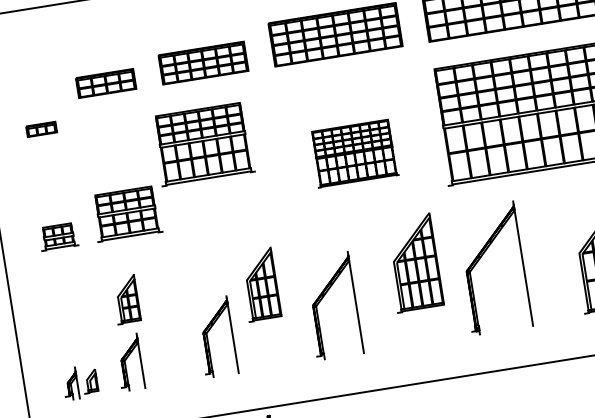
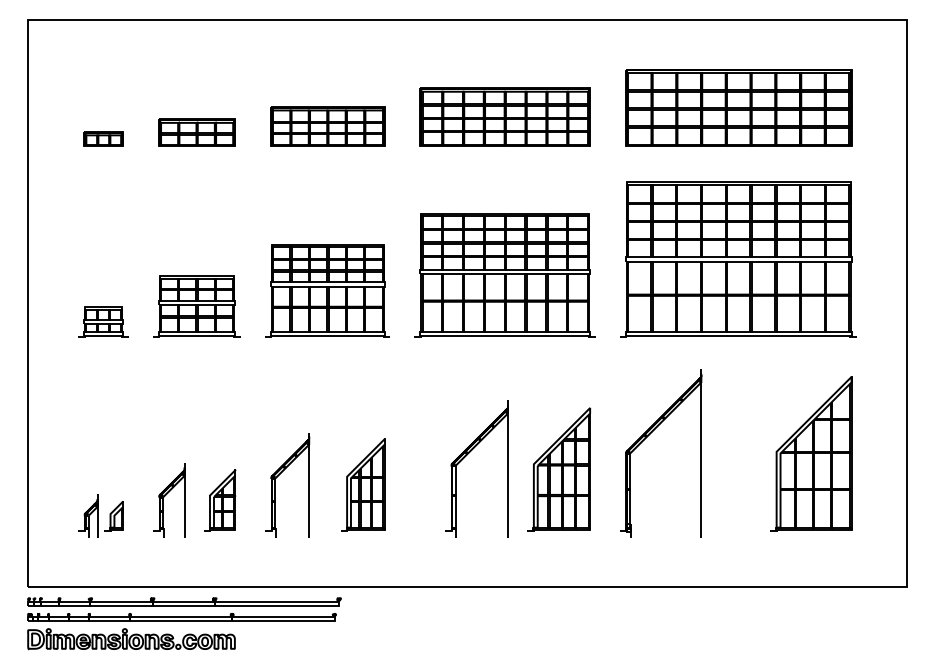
part: (41, 129) -> (103, 138), moved
part: (203, 144) -> (327, 290), moved
part: (353, 153) -> (504, 275), size x1.67
part: (413, 262) -> (558, 469), moved
part: (260, 284) -> (363, 484), moved
part: (322, 298) -> (465, 457), moved
part: (126, 299) -> (220, 500), moved

